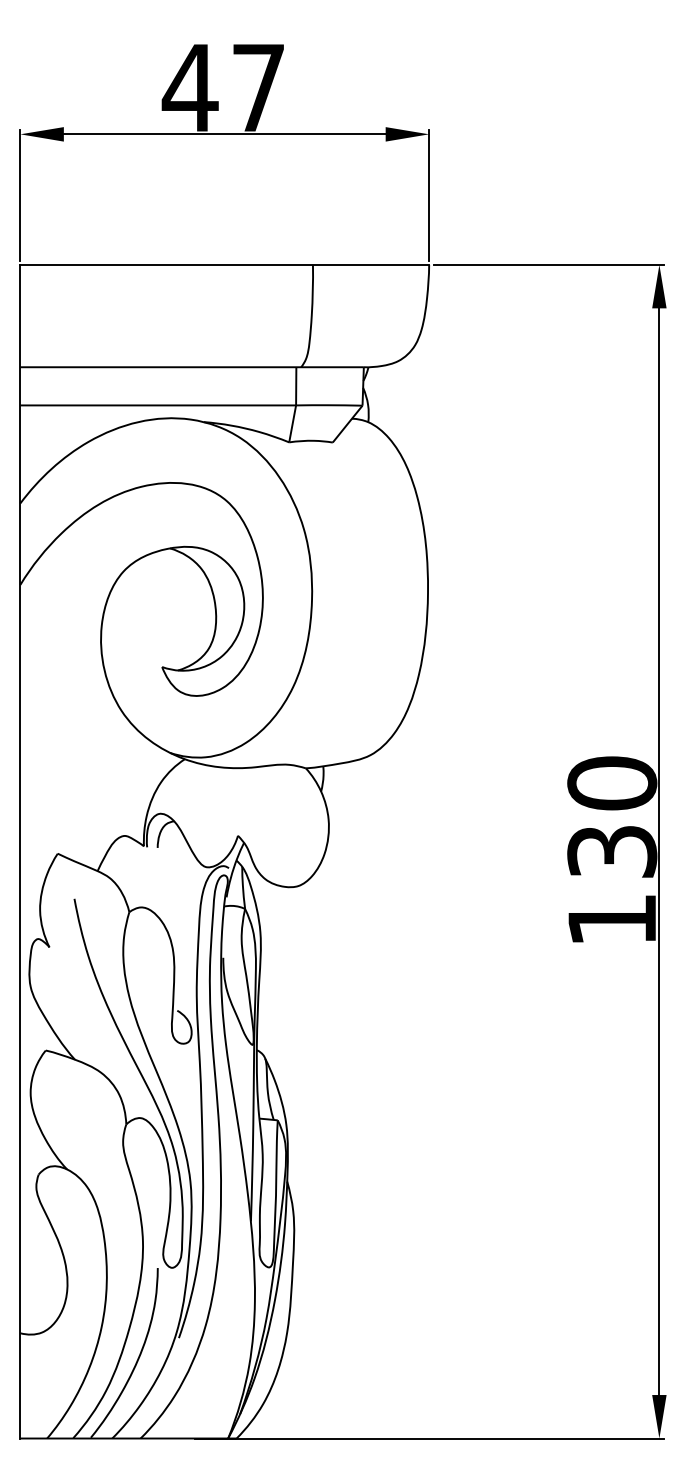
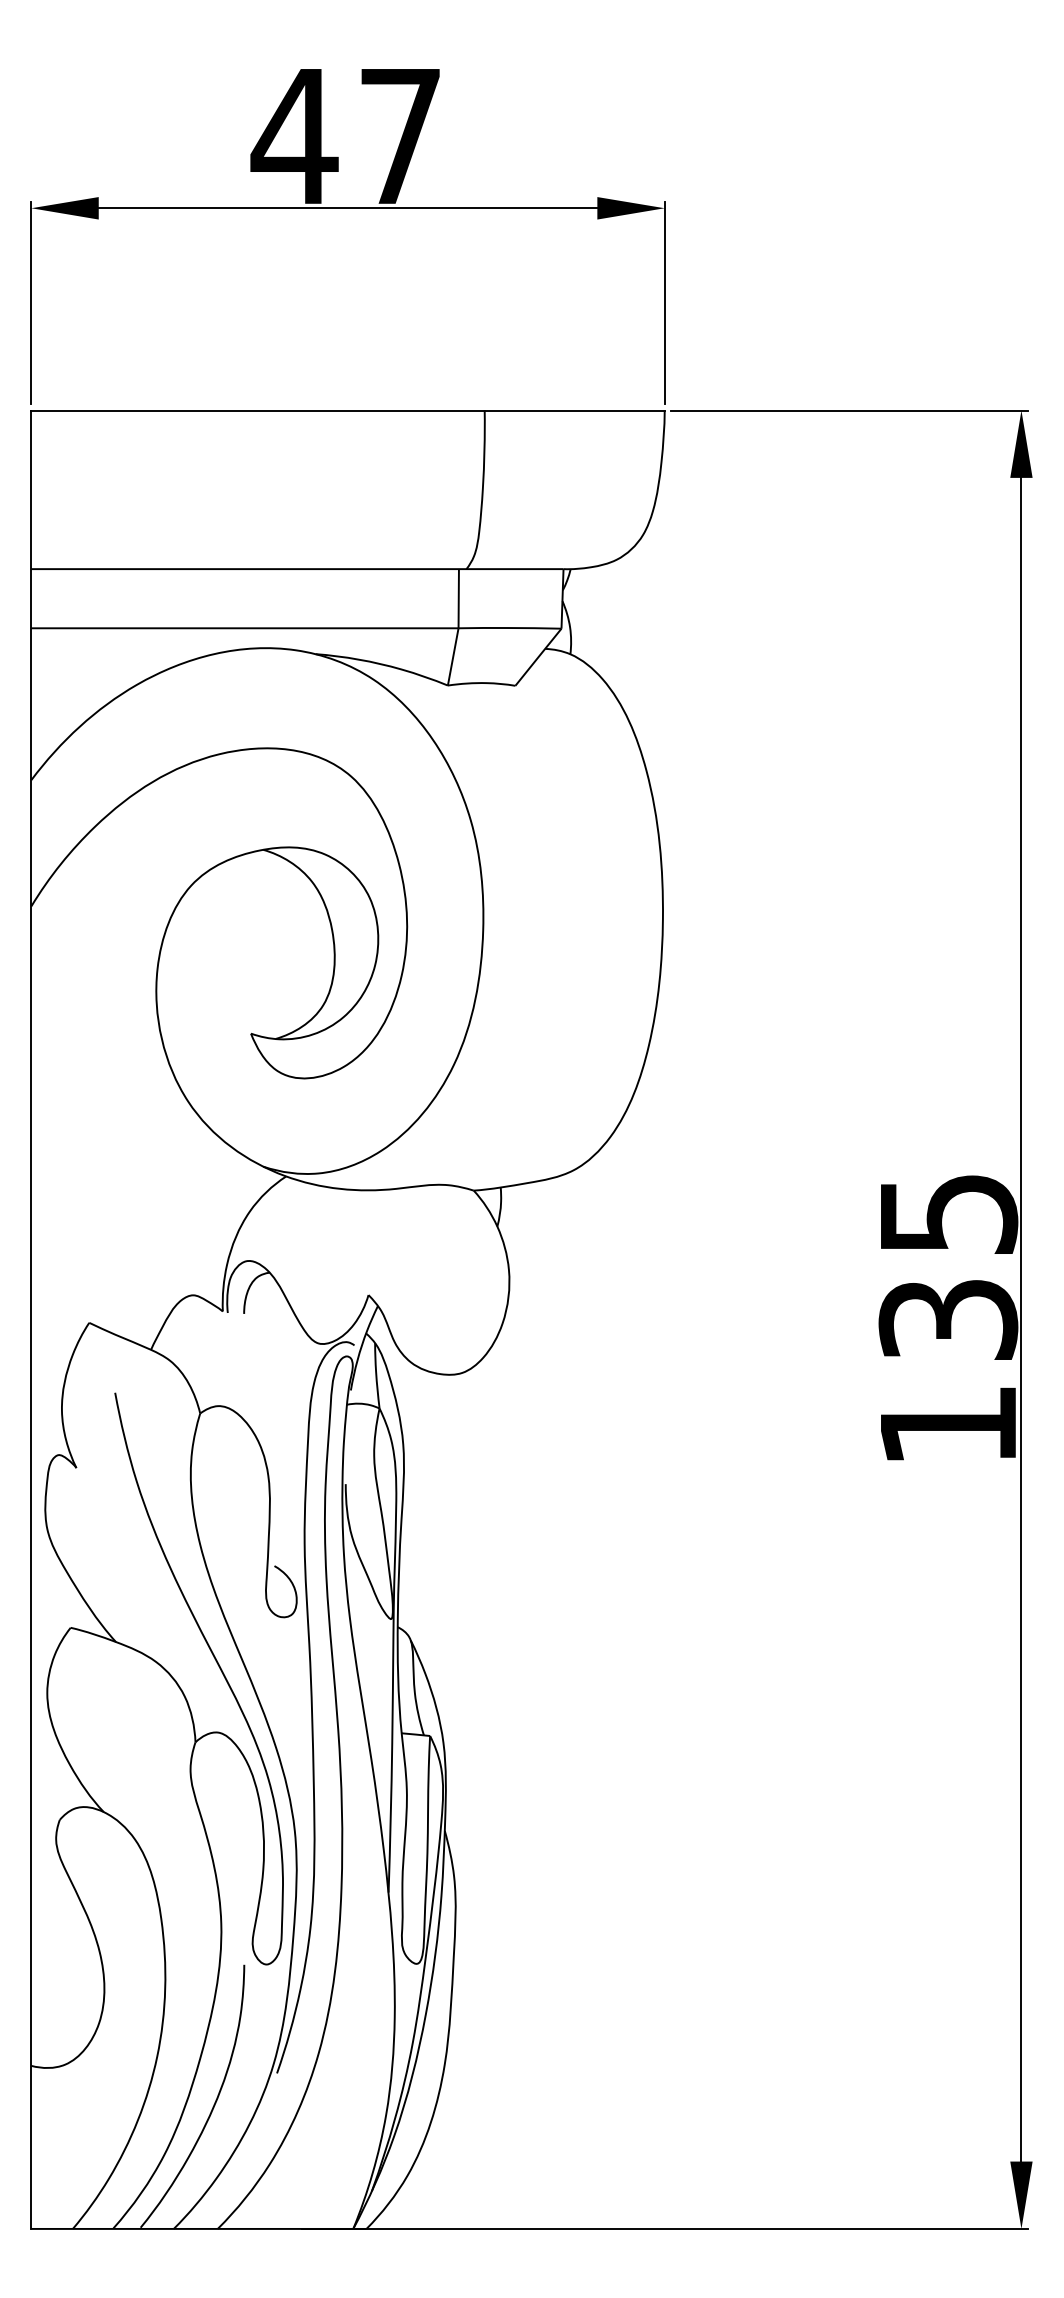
text: (612, 783) -> (948, 1214), 130 -> 135

